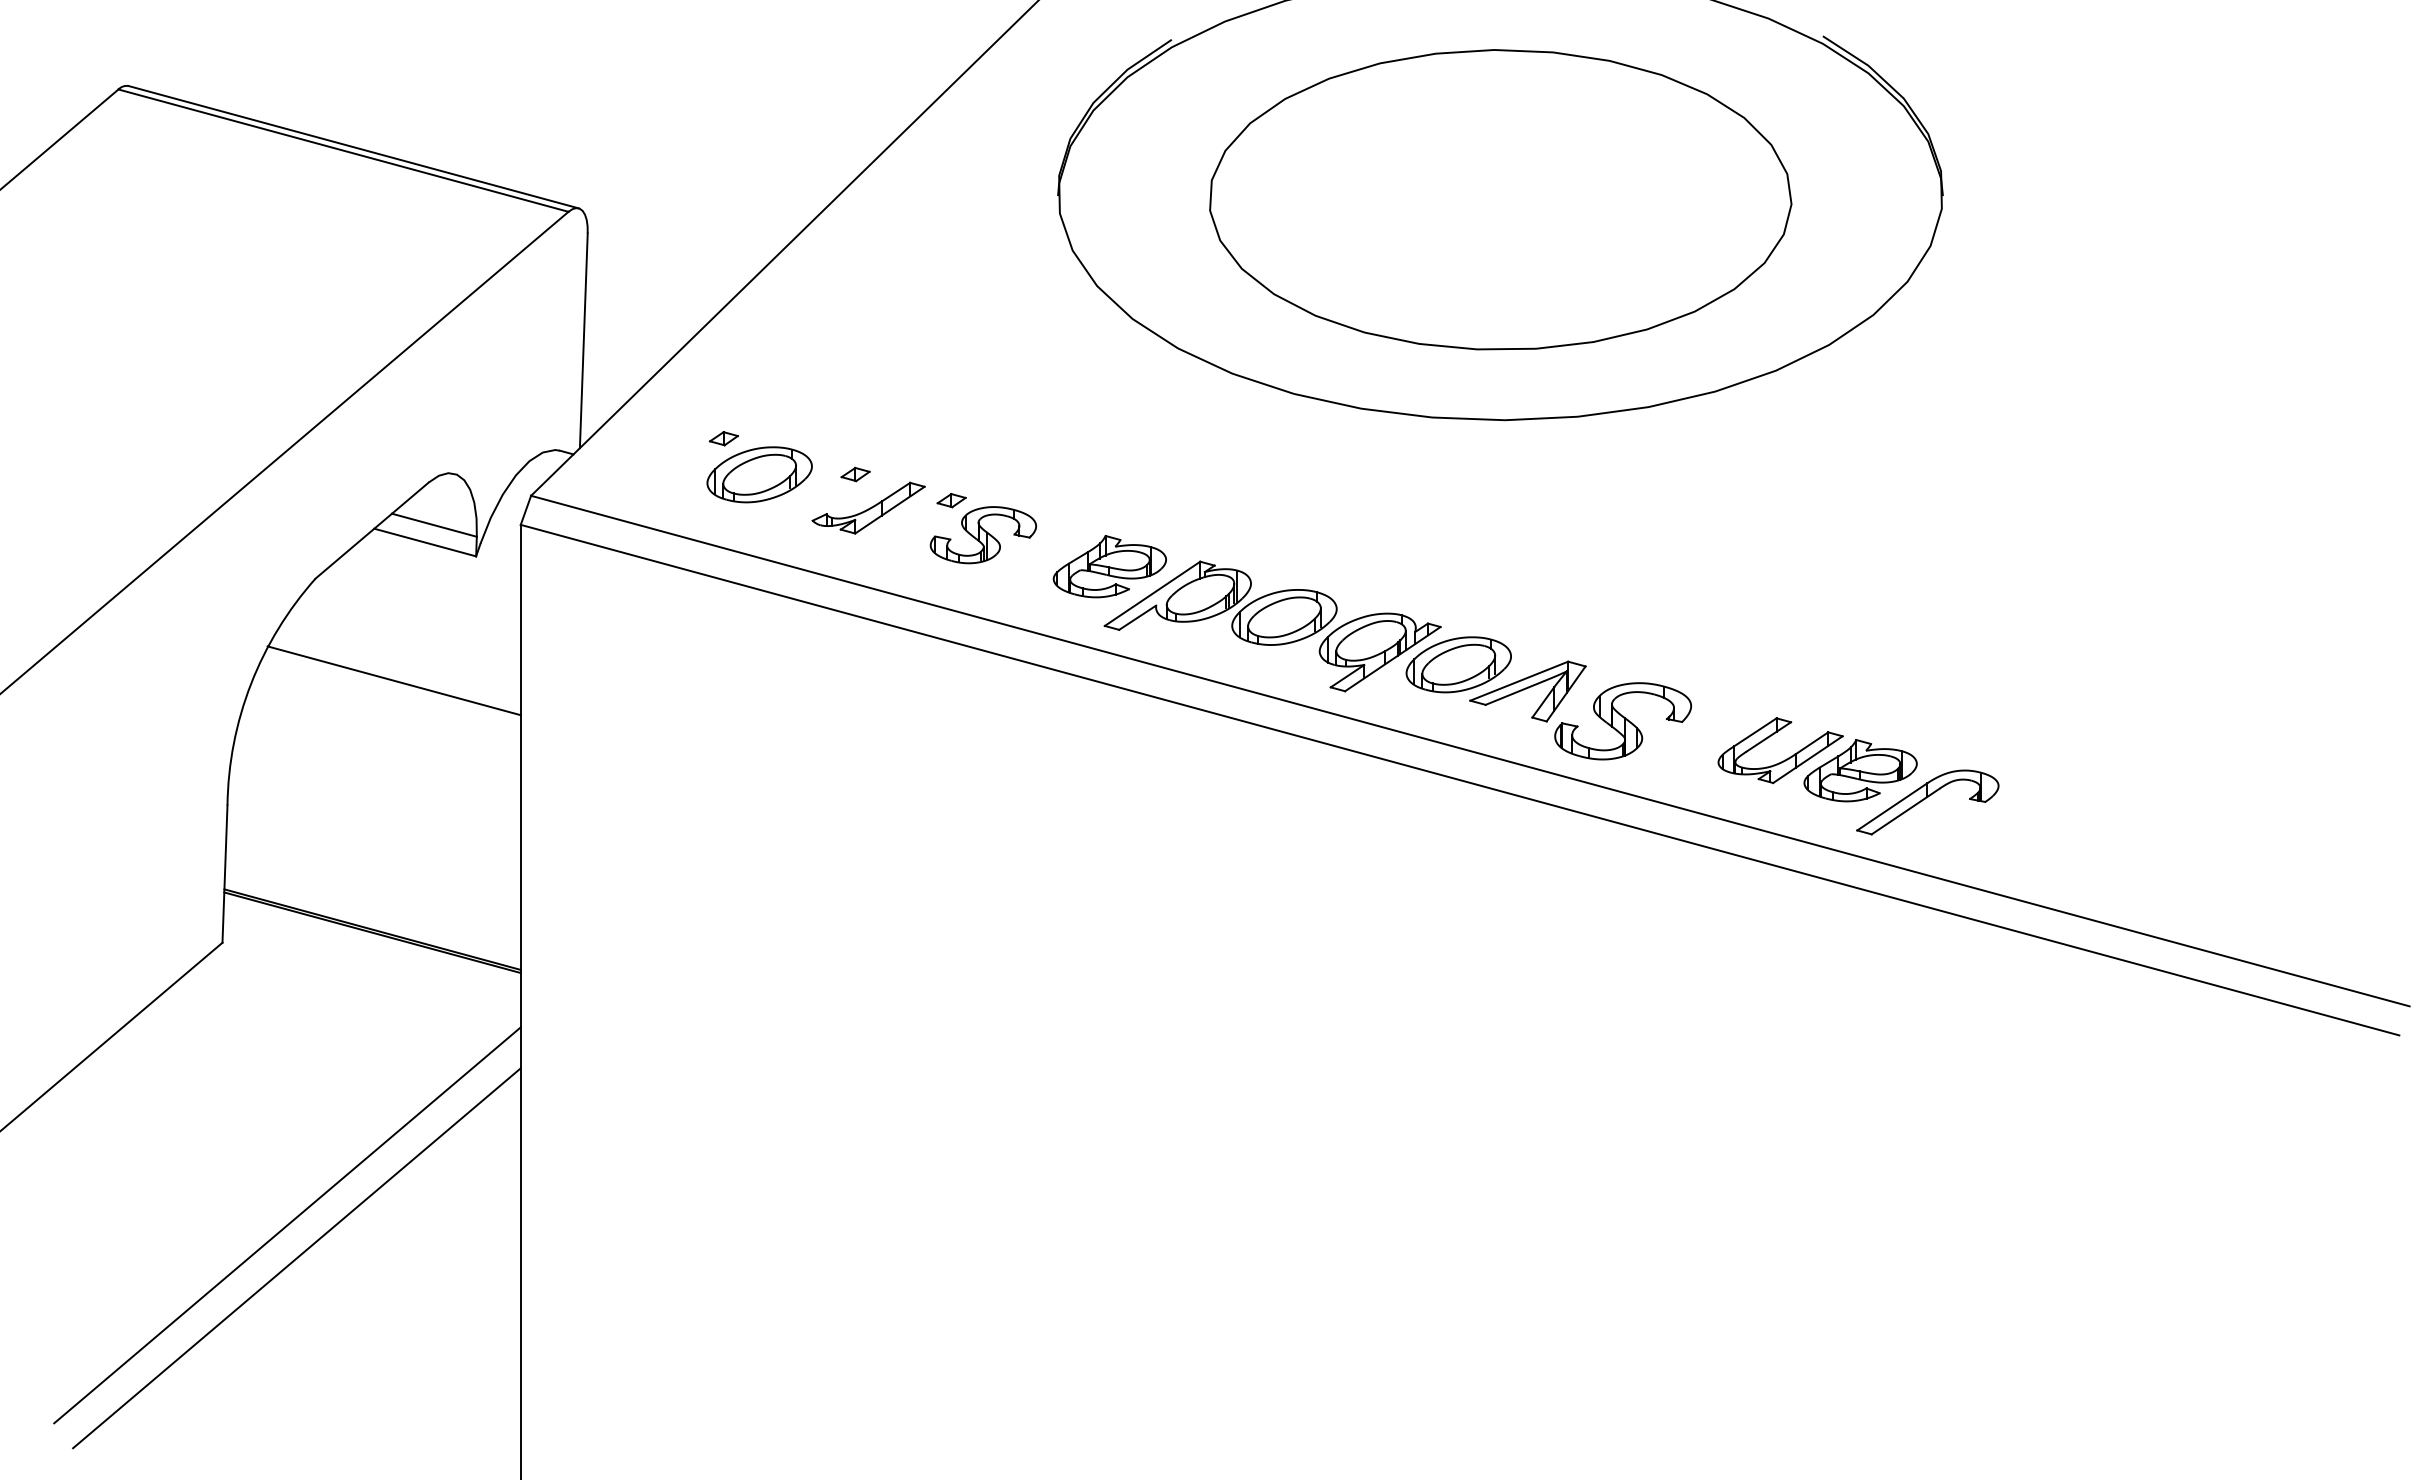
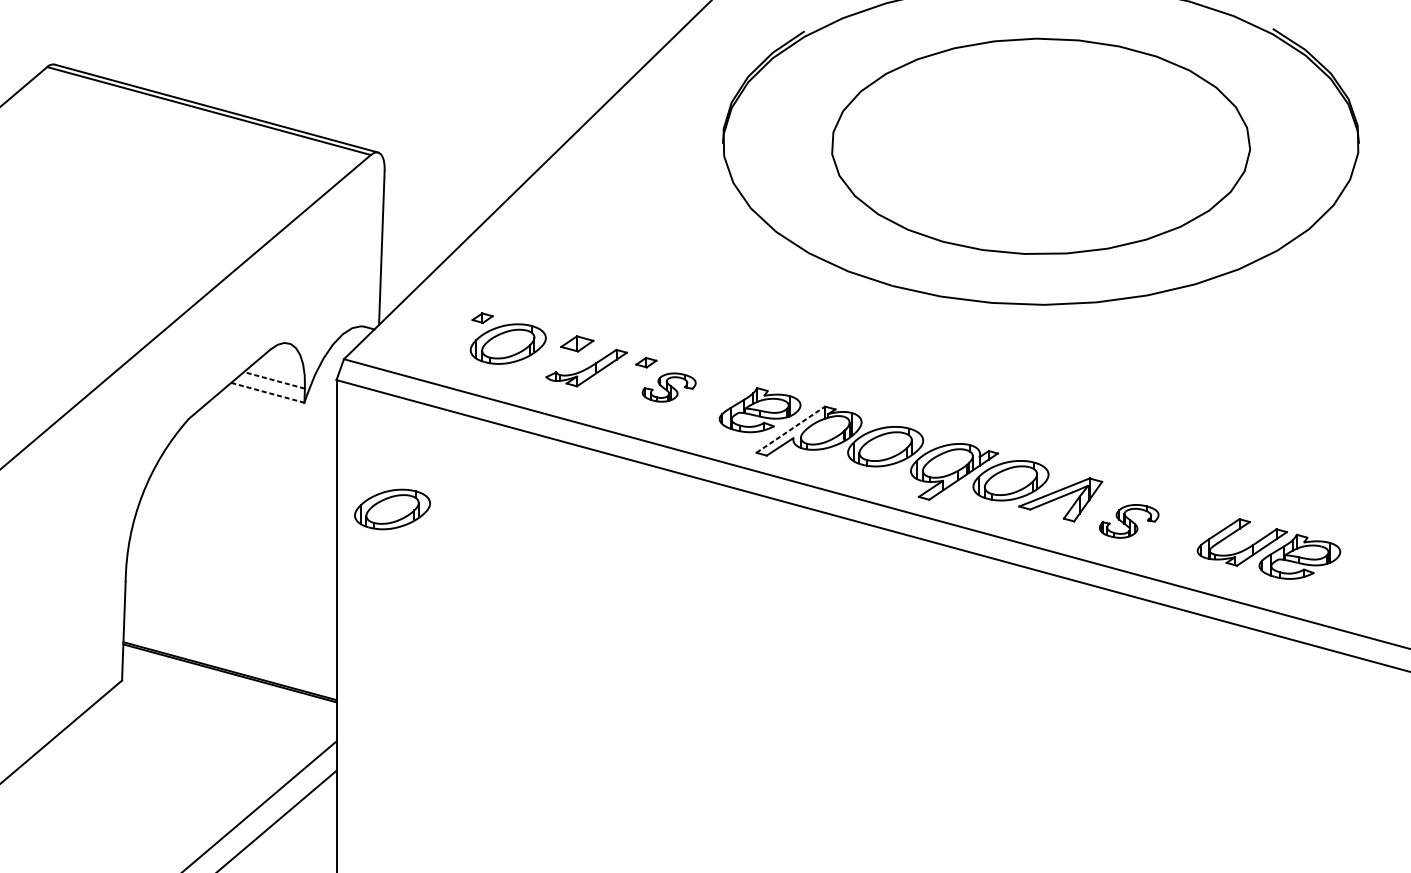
part: (855, 474) -> (577, 343), size x1.6
line: (434, 525) -> (274, 380), solid -> dashed
part: (983, 535) -> (669, 387), size x0.7
line: (425, 542) -> (268, 392), solid -> dashed
line: (1152, 593) -> (790, 429), solid -> dashed
line: (393, 680) -> (245, 492), removed
part: (598, 704) -> (392, 509), added
part: (1623, 721) -> (1129, 521), size x0.6
part: (1927, 802) -> (1347, 579), removed

